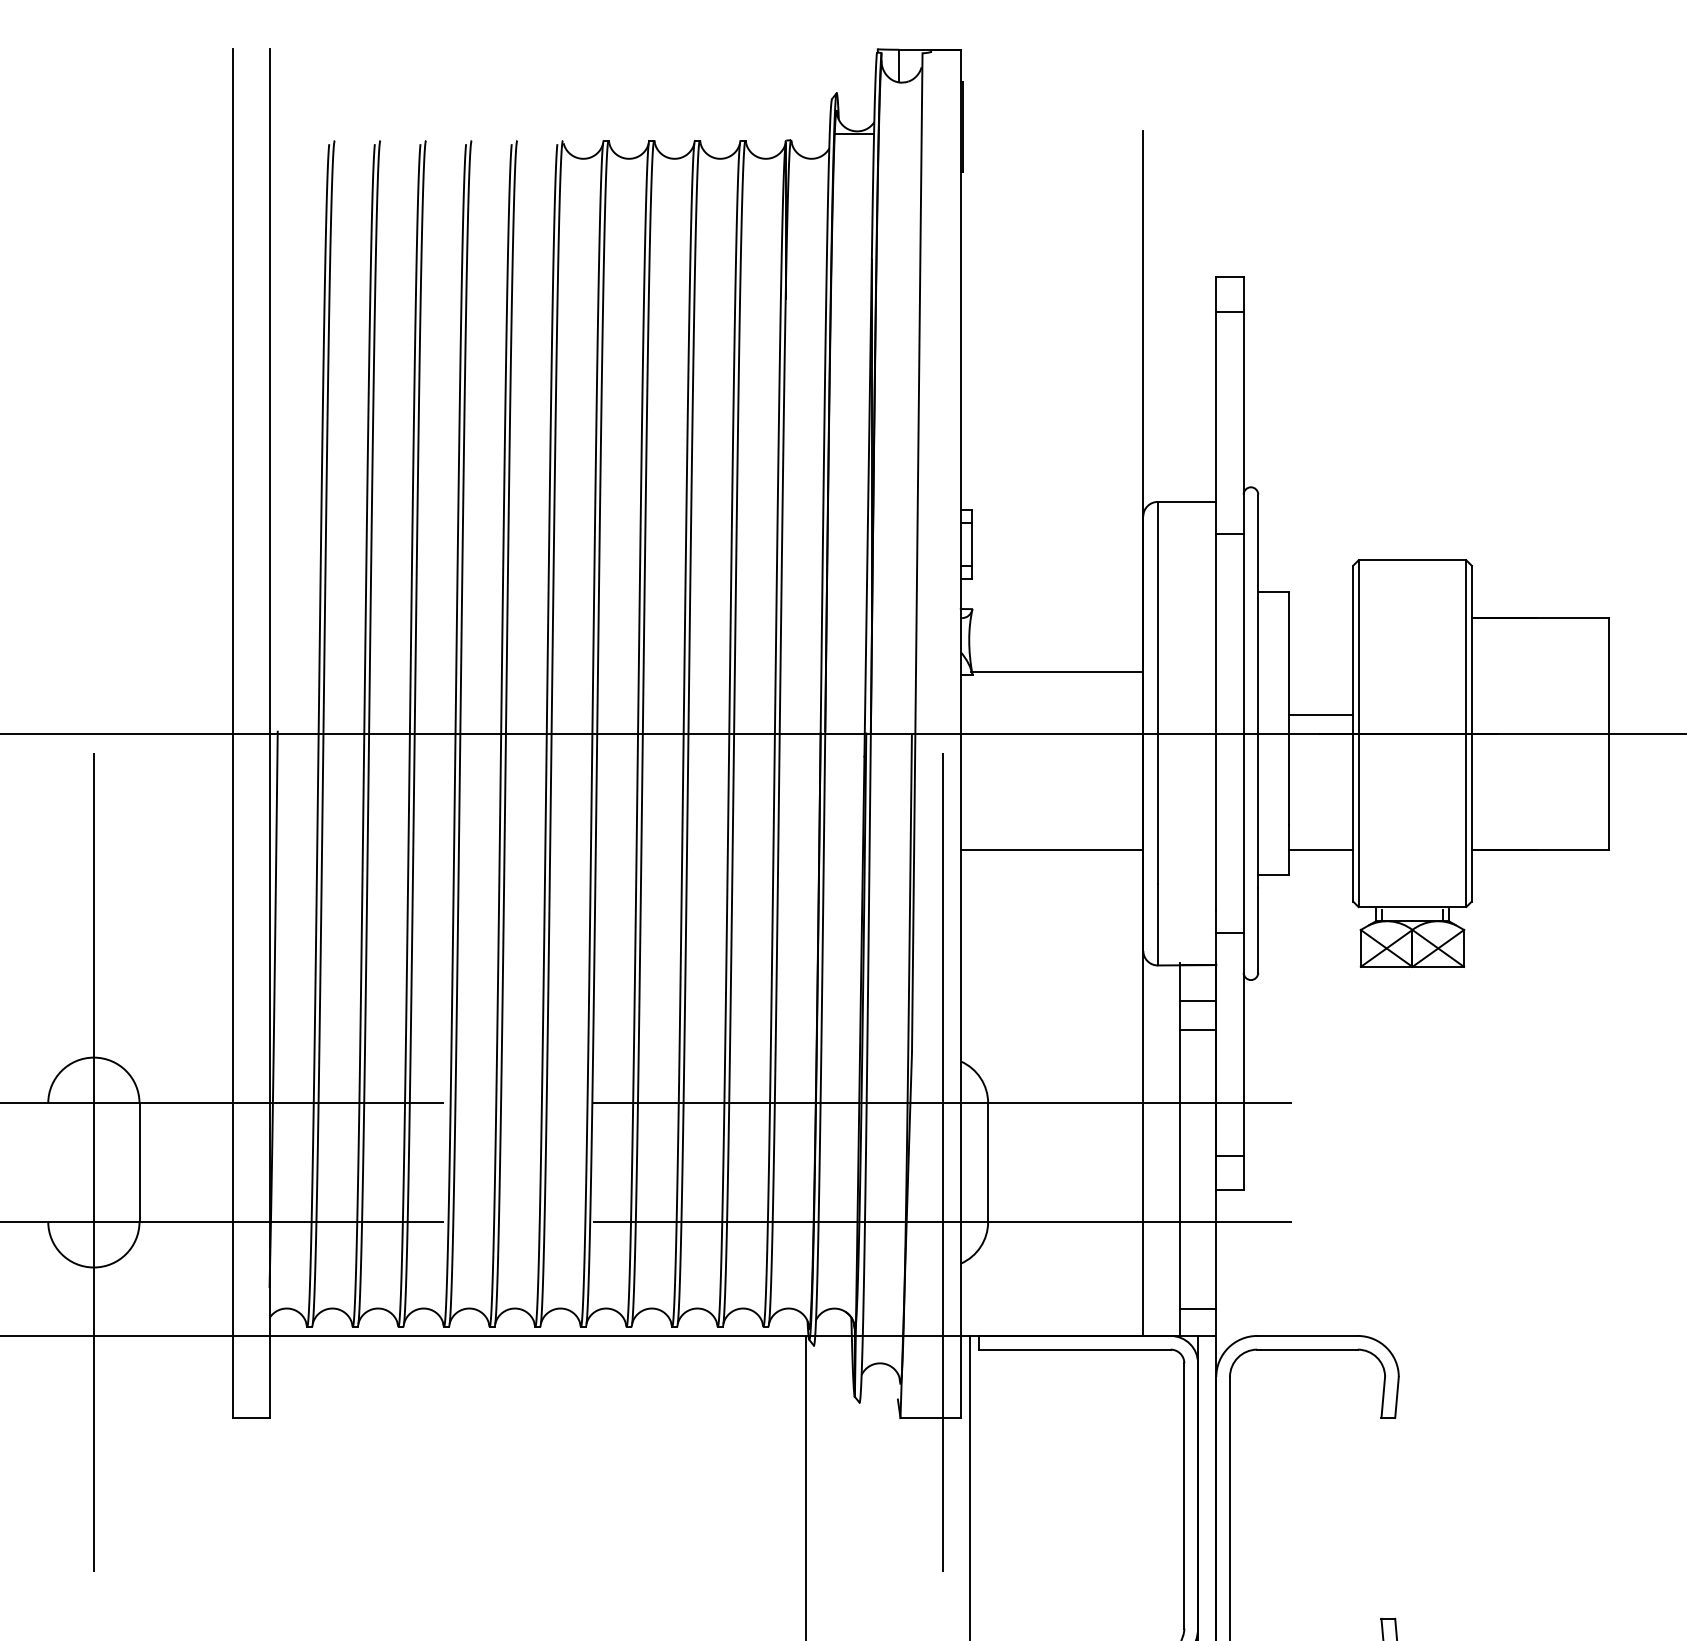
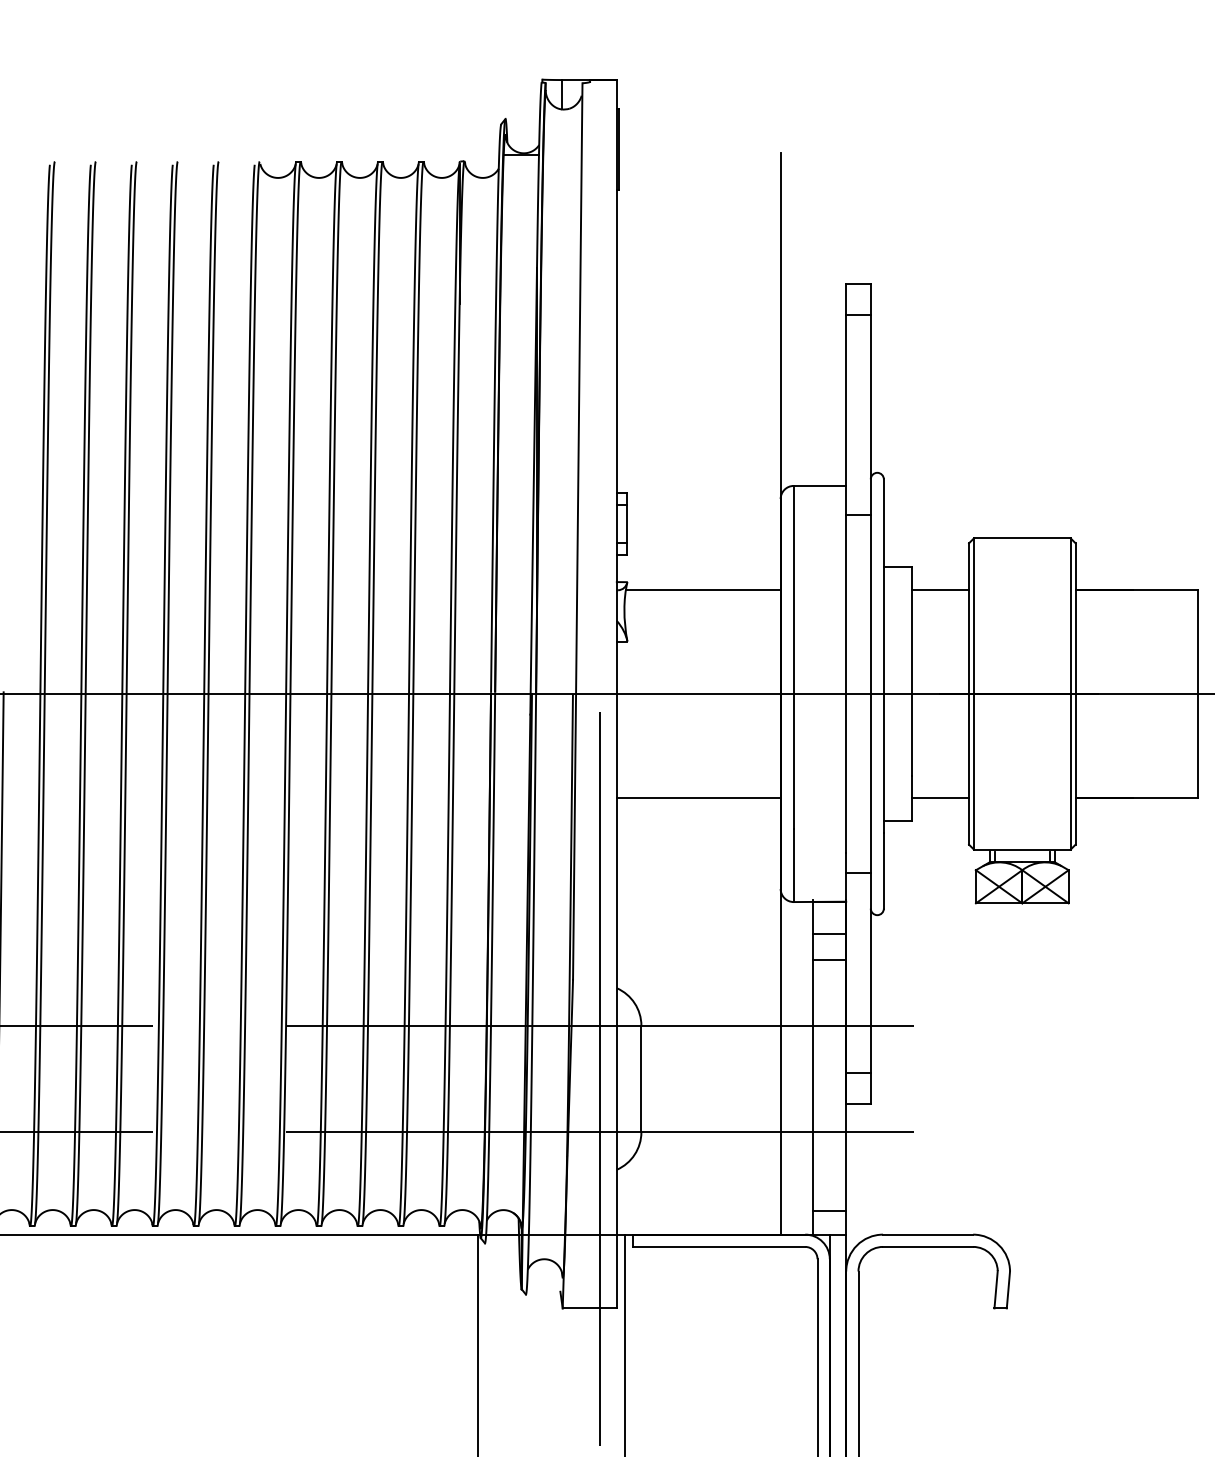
line: (1056, 671) -> (702, 589), moved
line: (1321, 714) -> (940, 589), moved

